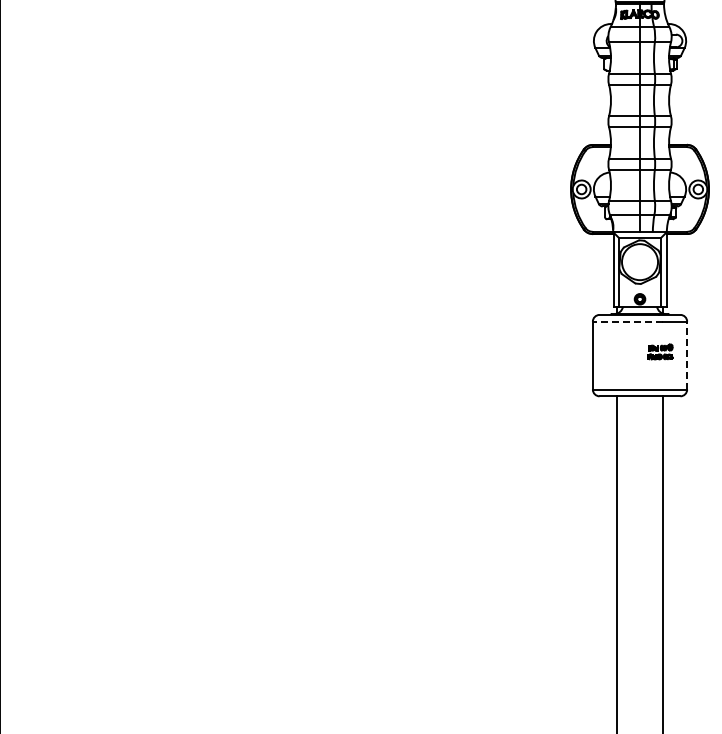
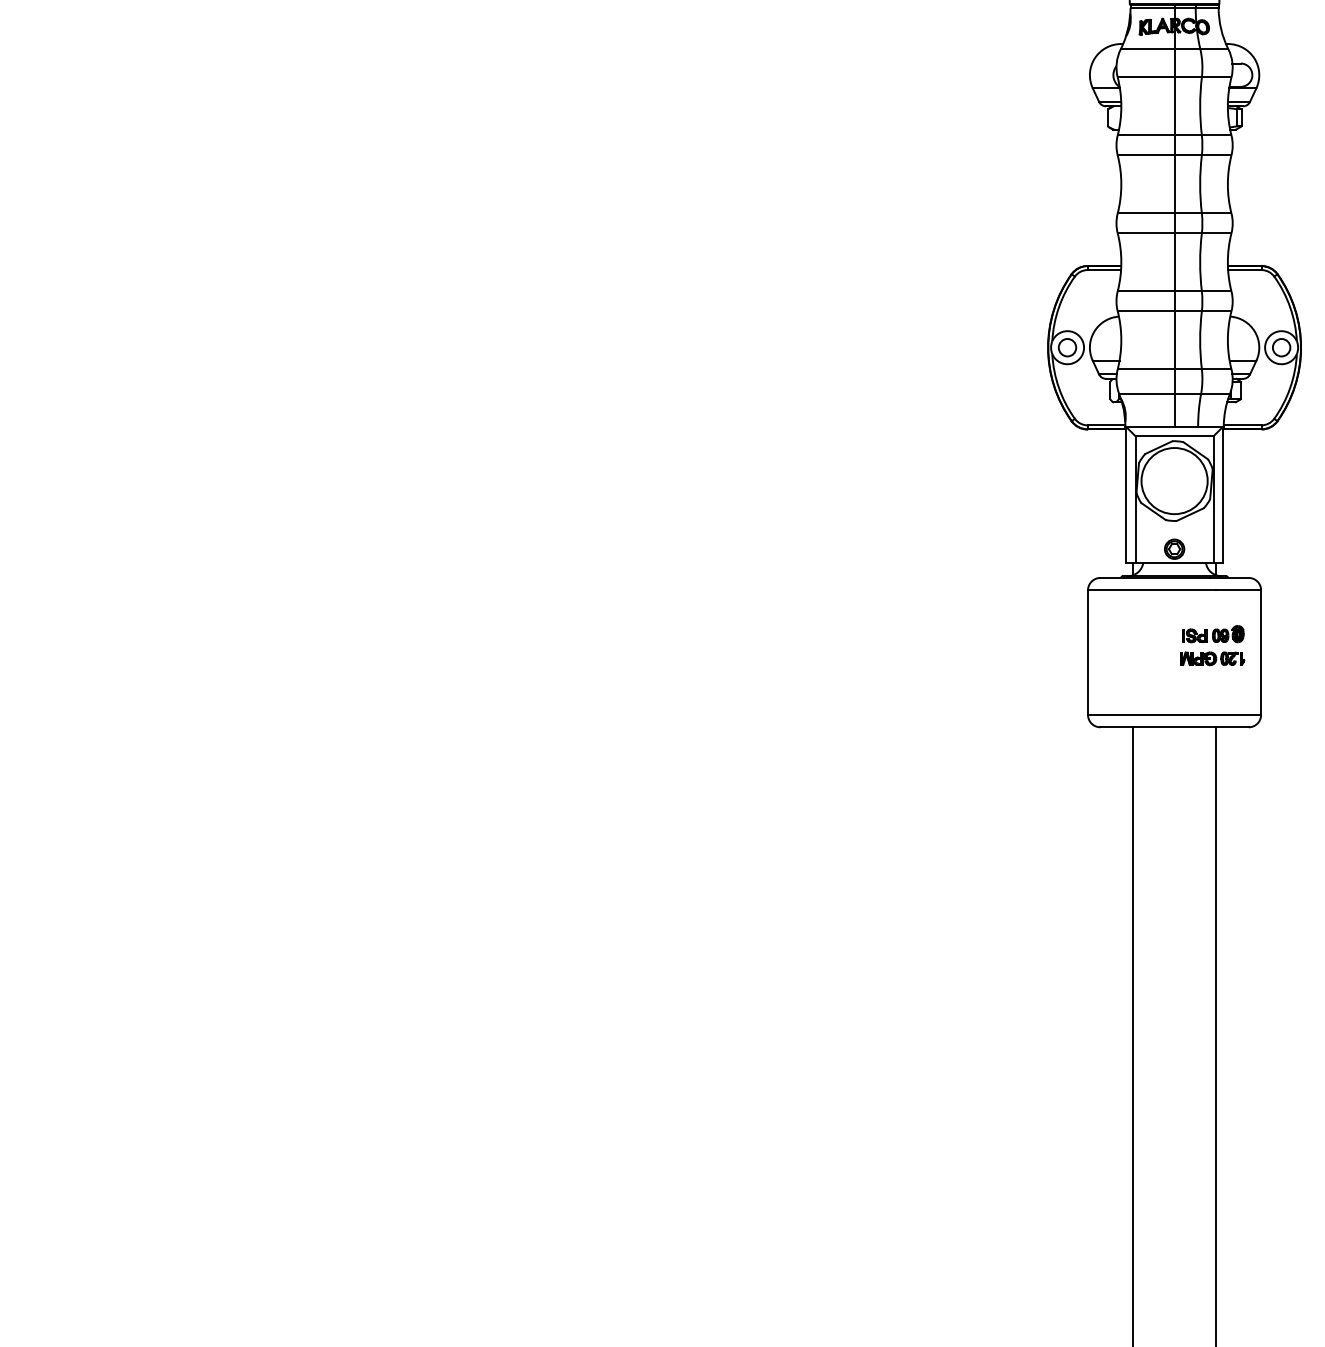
line: (627, 321) -> (1151, 589), dashed -> solid
part: (660, 351) -> (1212, 645), size x1.43
line: (687, 355) -> (1261, 652), dashed -> solid

